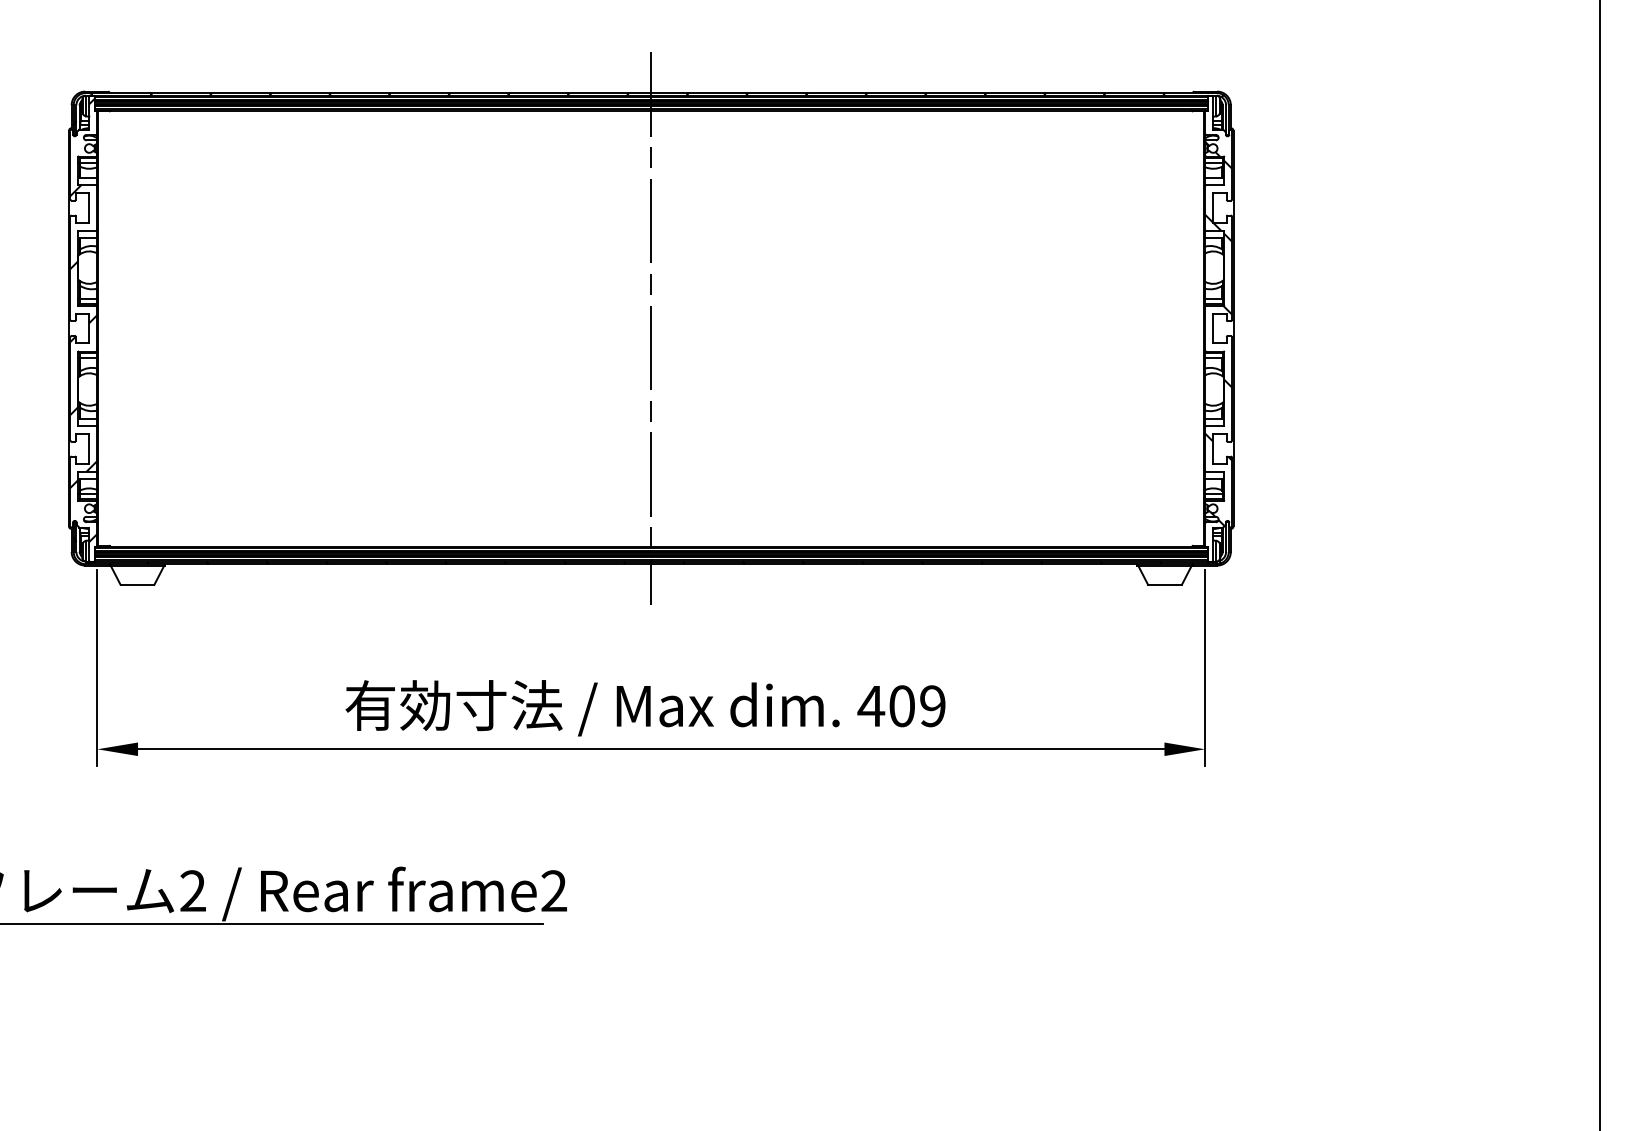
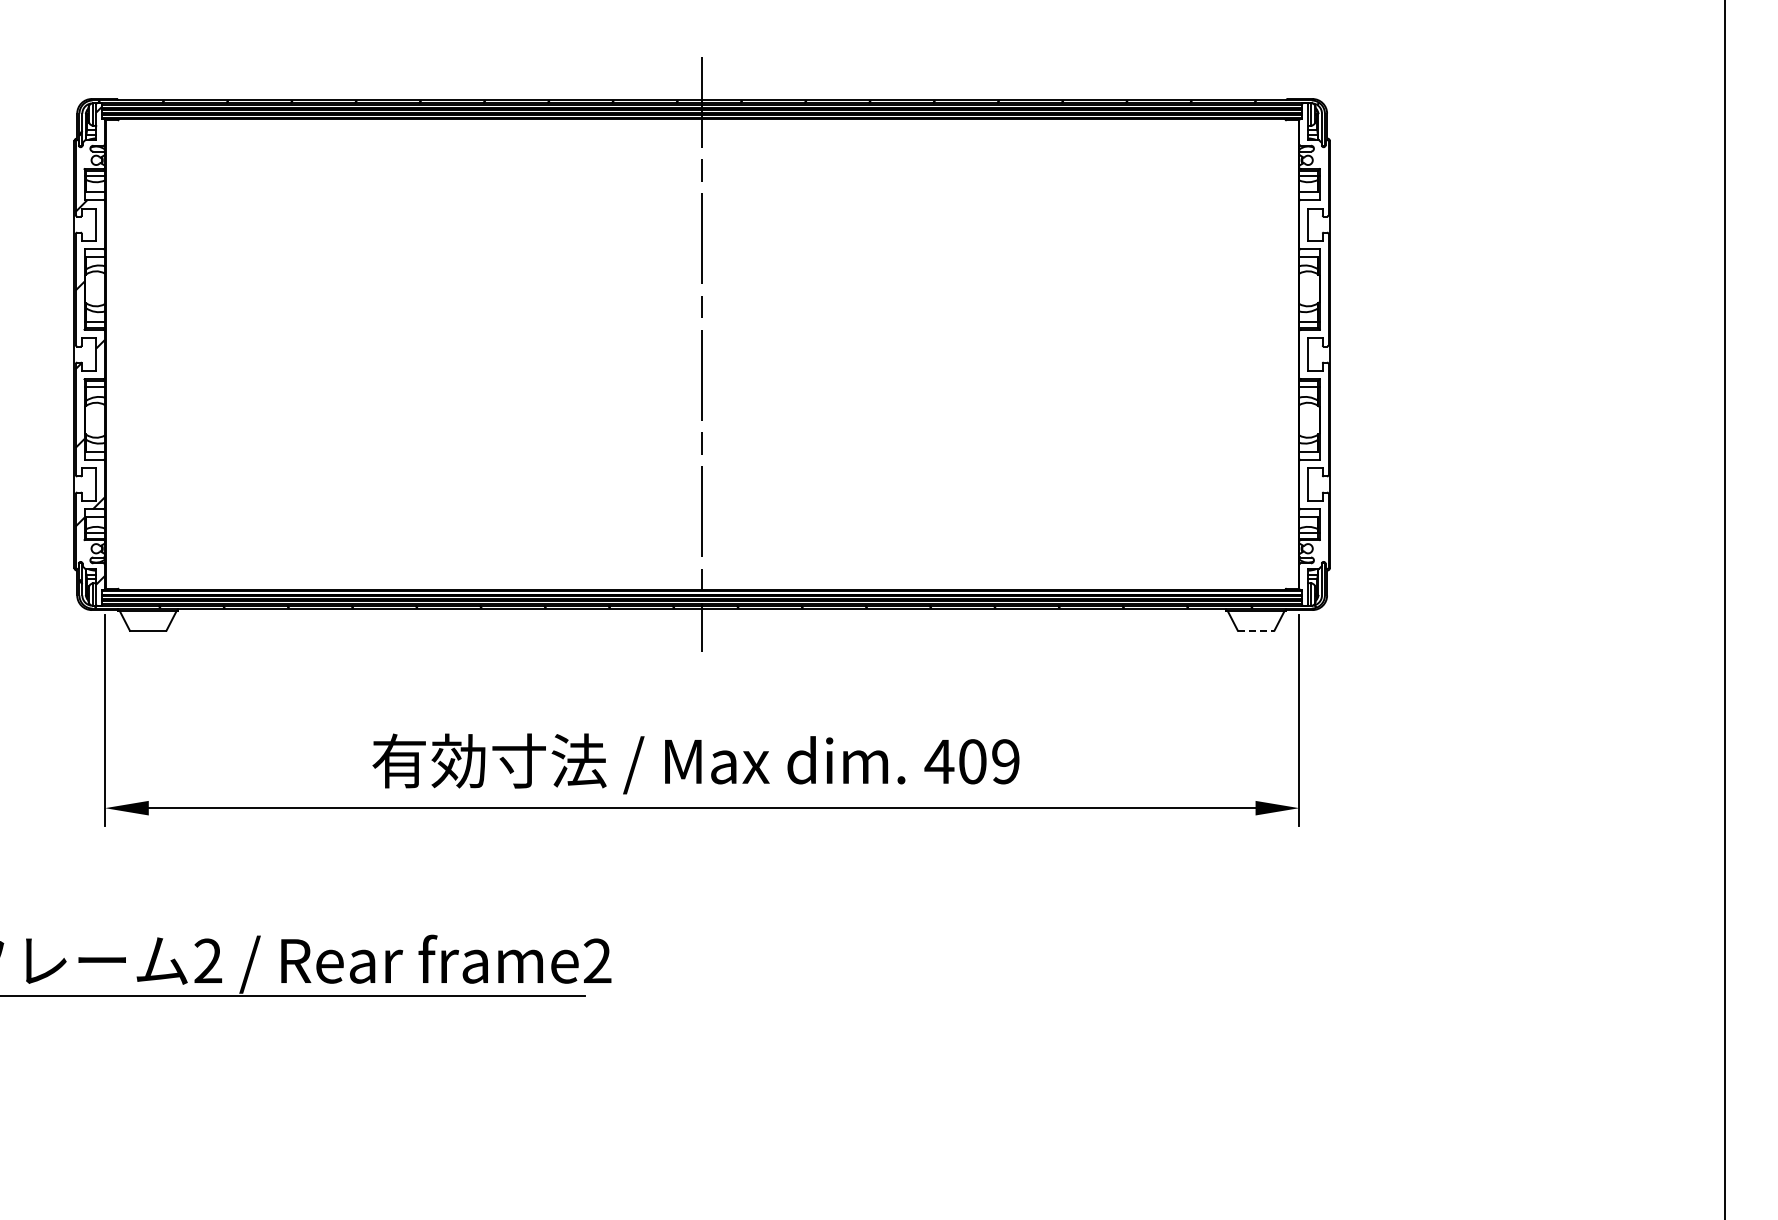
hatch: (1218, 334) -> (1313, 360), removed
line: (1165, 584) -> (1256, 630), solid -> dashed

